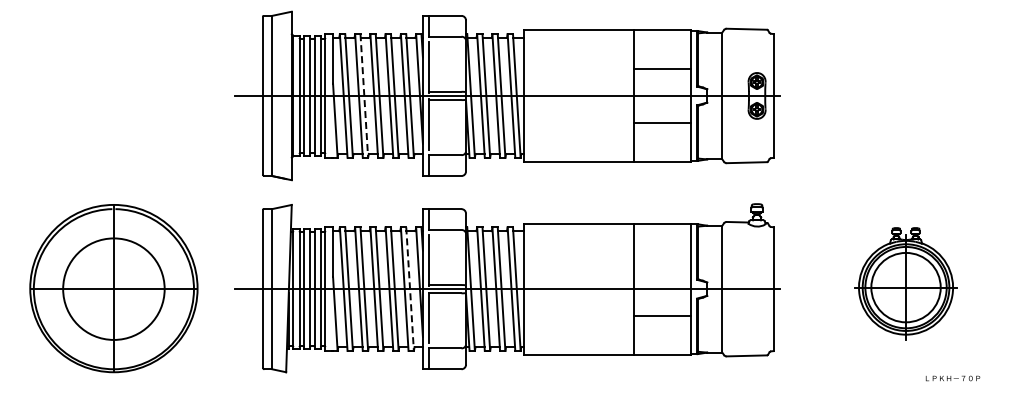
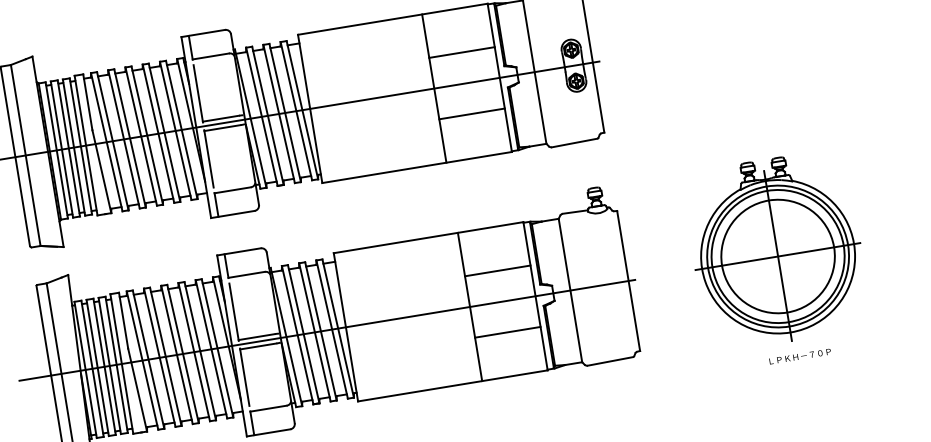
line: (364, 95) -> (130, 137), dashed -> solid
line: (662, 262) -> (497, 271), added
part: (905, 283) -> (776, 250), size x1.43
line: (410, 289) -> (218, 348), dashed -> solid
text: (952, 378) -> (799, 356), moved

